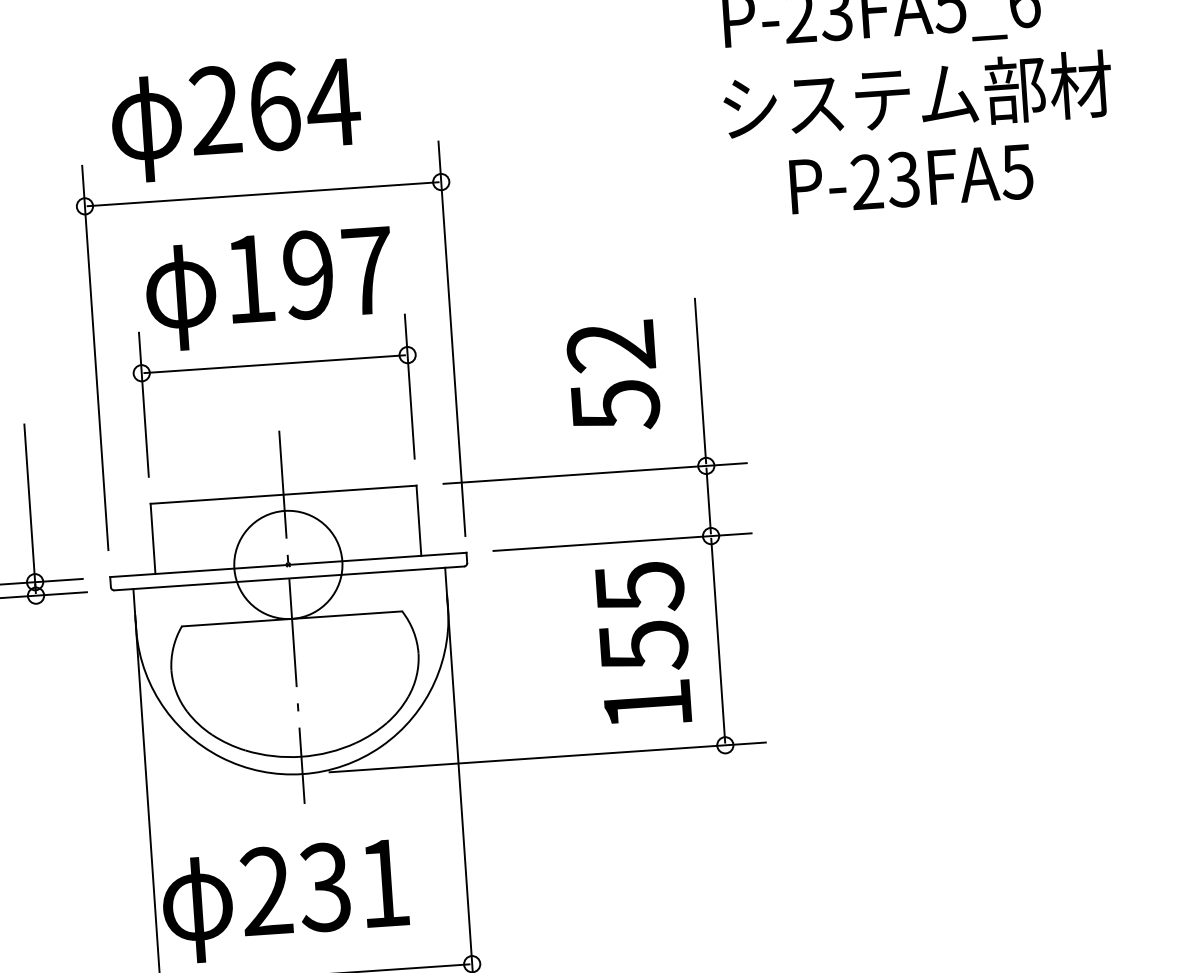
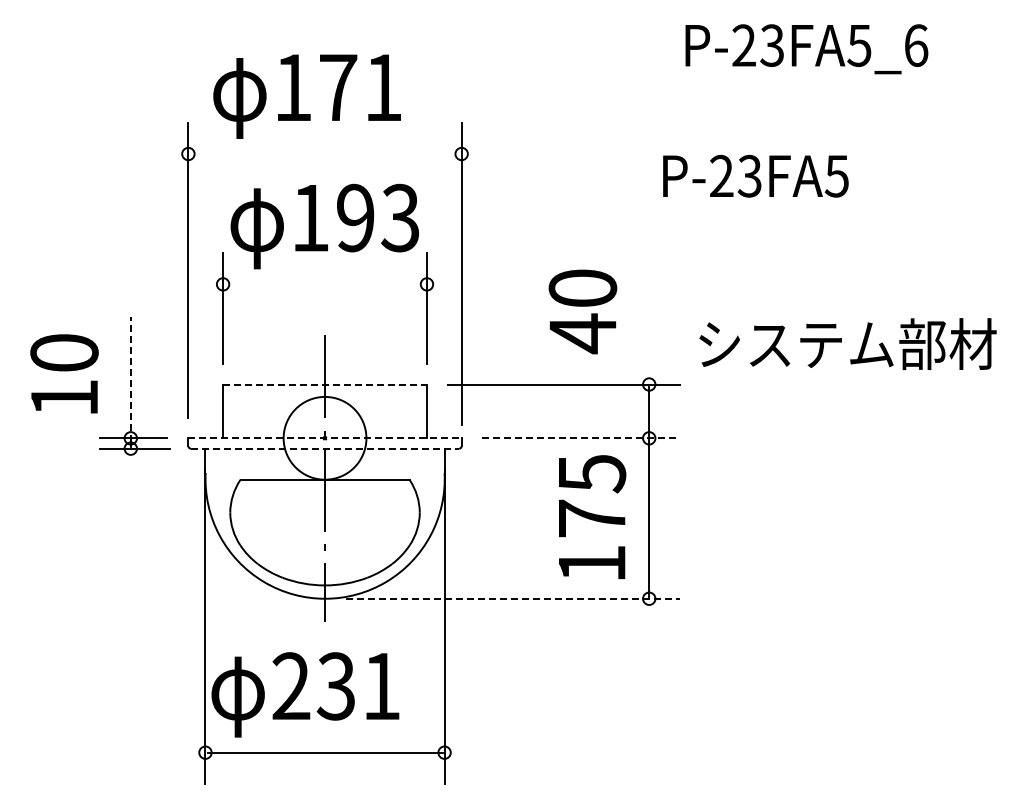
text: (917, 96) -> (847, 344), moved
text: (274, 106) -> (338, 87), 264 -> 171
text: (911, 178) -> (755, 175), moved
line: (262, 194) -> (324, 154), removed
text: (367, 270) -> (400, 217), 197 -> 193
line: (274, 364) -> (324, 284), removed
text: (612, 376) -> (582, 311), 52 -> 40
line: (700, 381) -> (649, 319), removed
line: (284, 494) -> (325, 384), solid -> dashed
line: (29, 505) -> (130, 379), solid -> dashed
line: (622, 542) -> (581, 438), solid -> dashed
line: (288, 565) -> (325, 438), solid -> dashed
line: (289, 578) -> (325, 448), solid -> dashed
text: (644, 645) -> (592, 518), 155 -> 175
line: (548, 757) -> (513, 598), solid -> dashed

